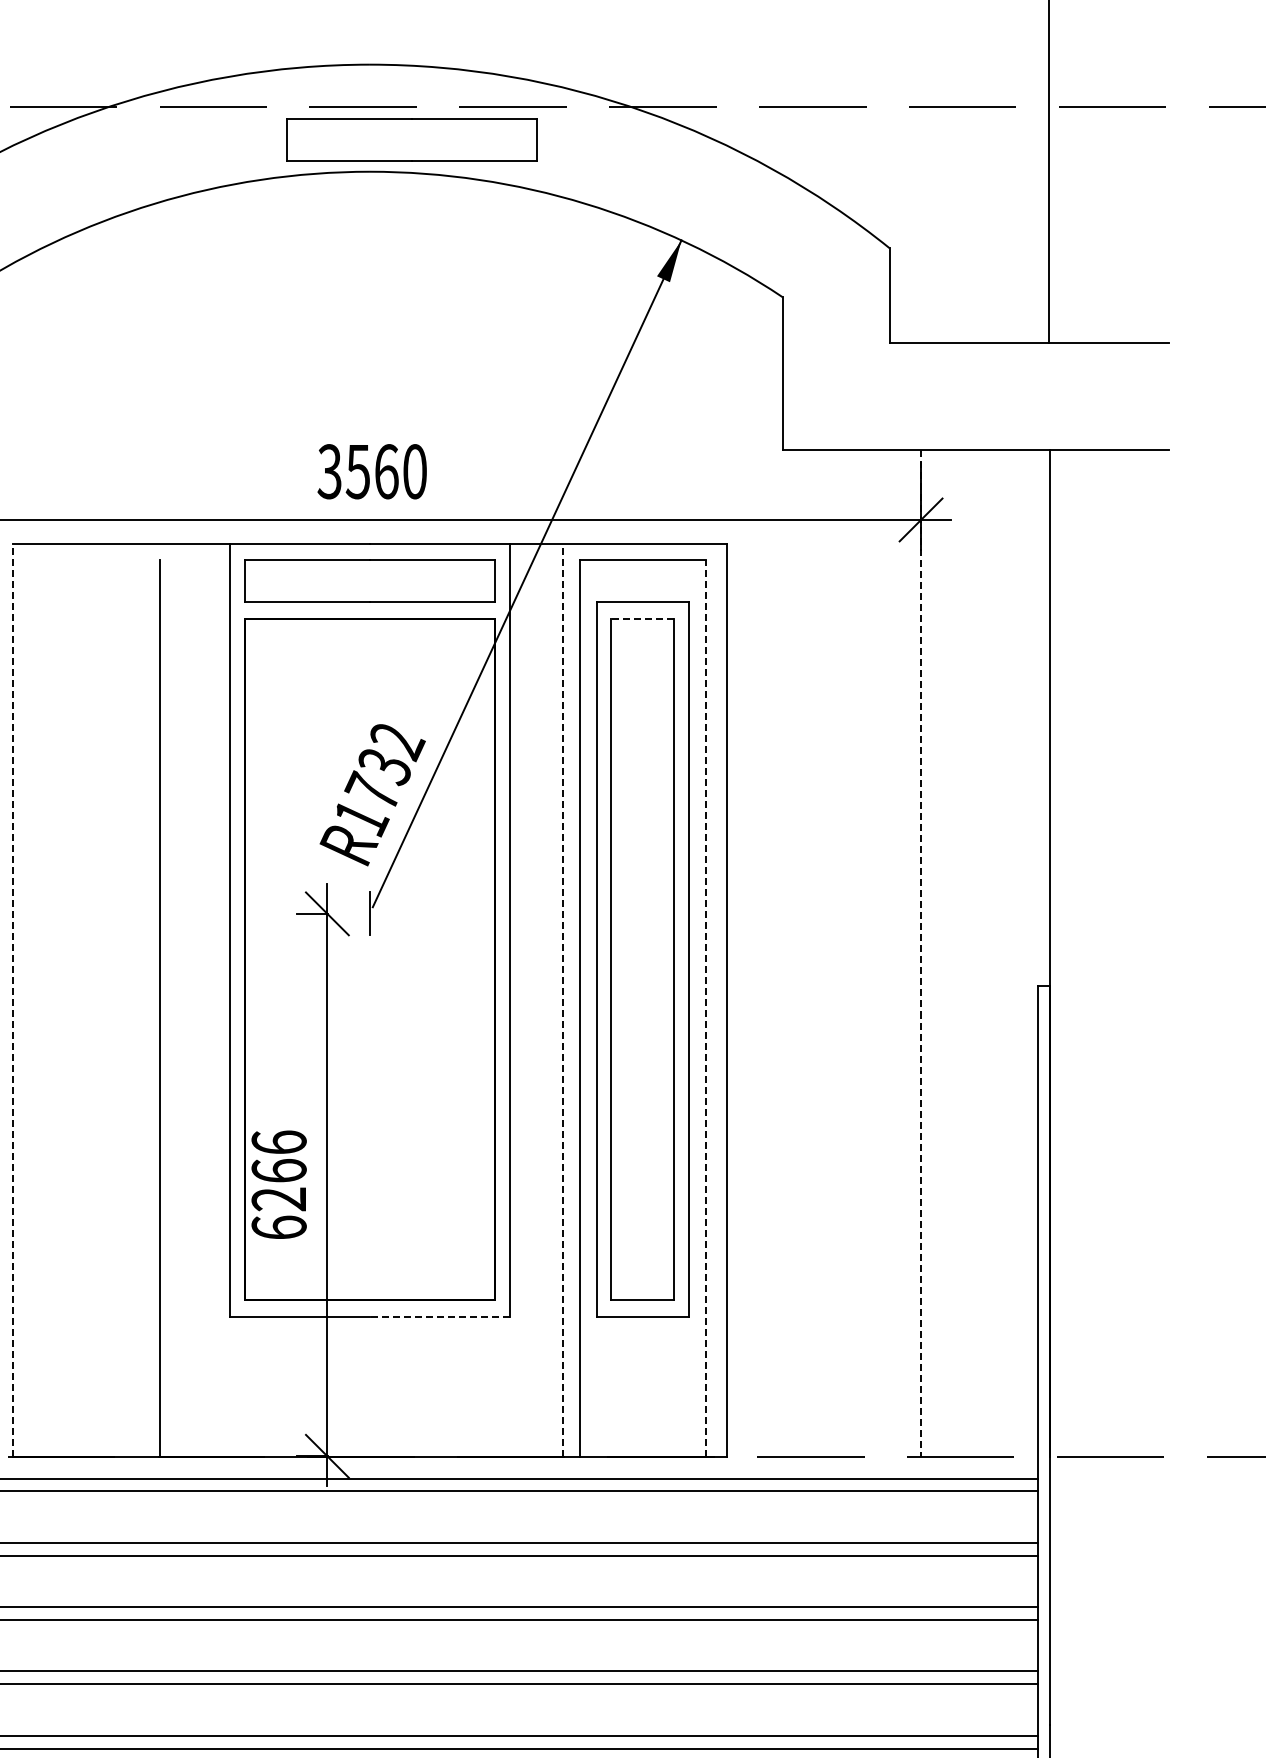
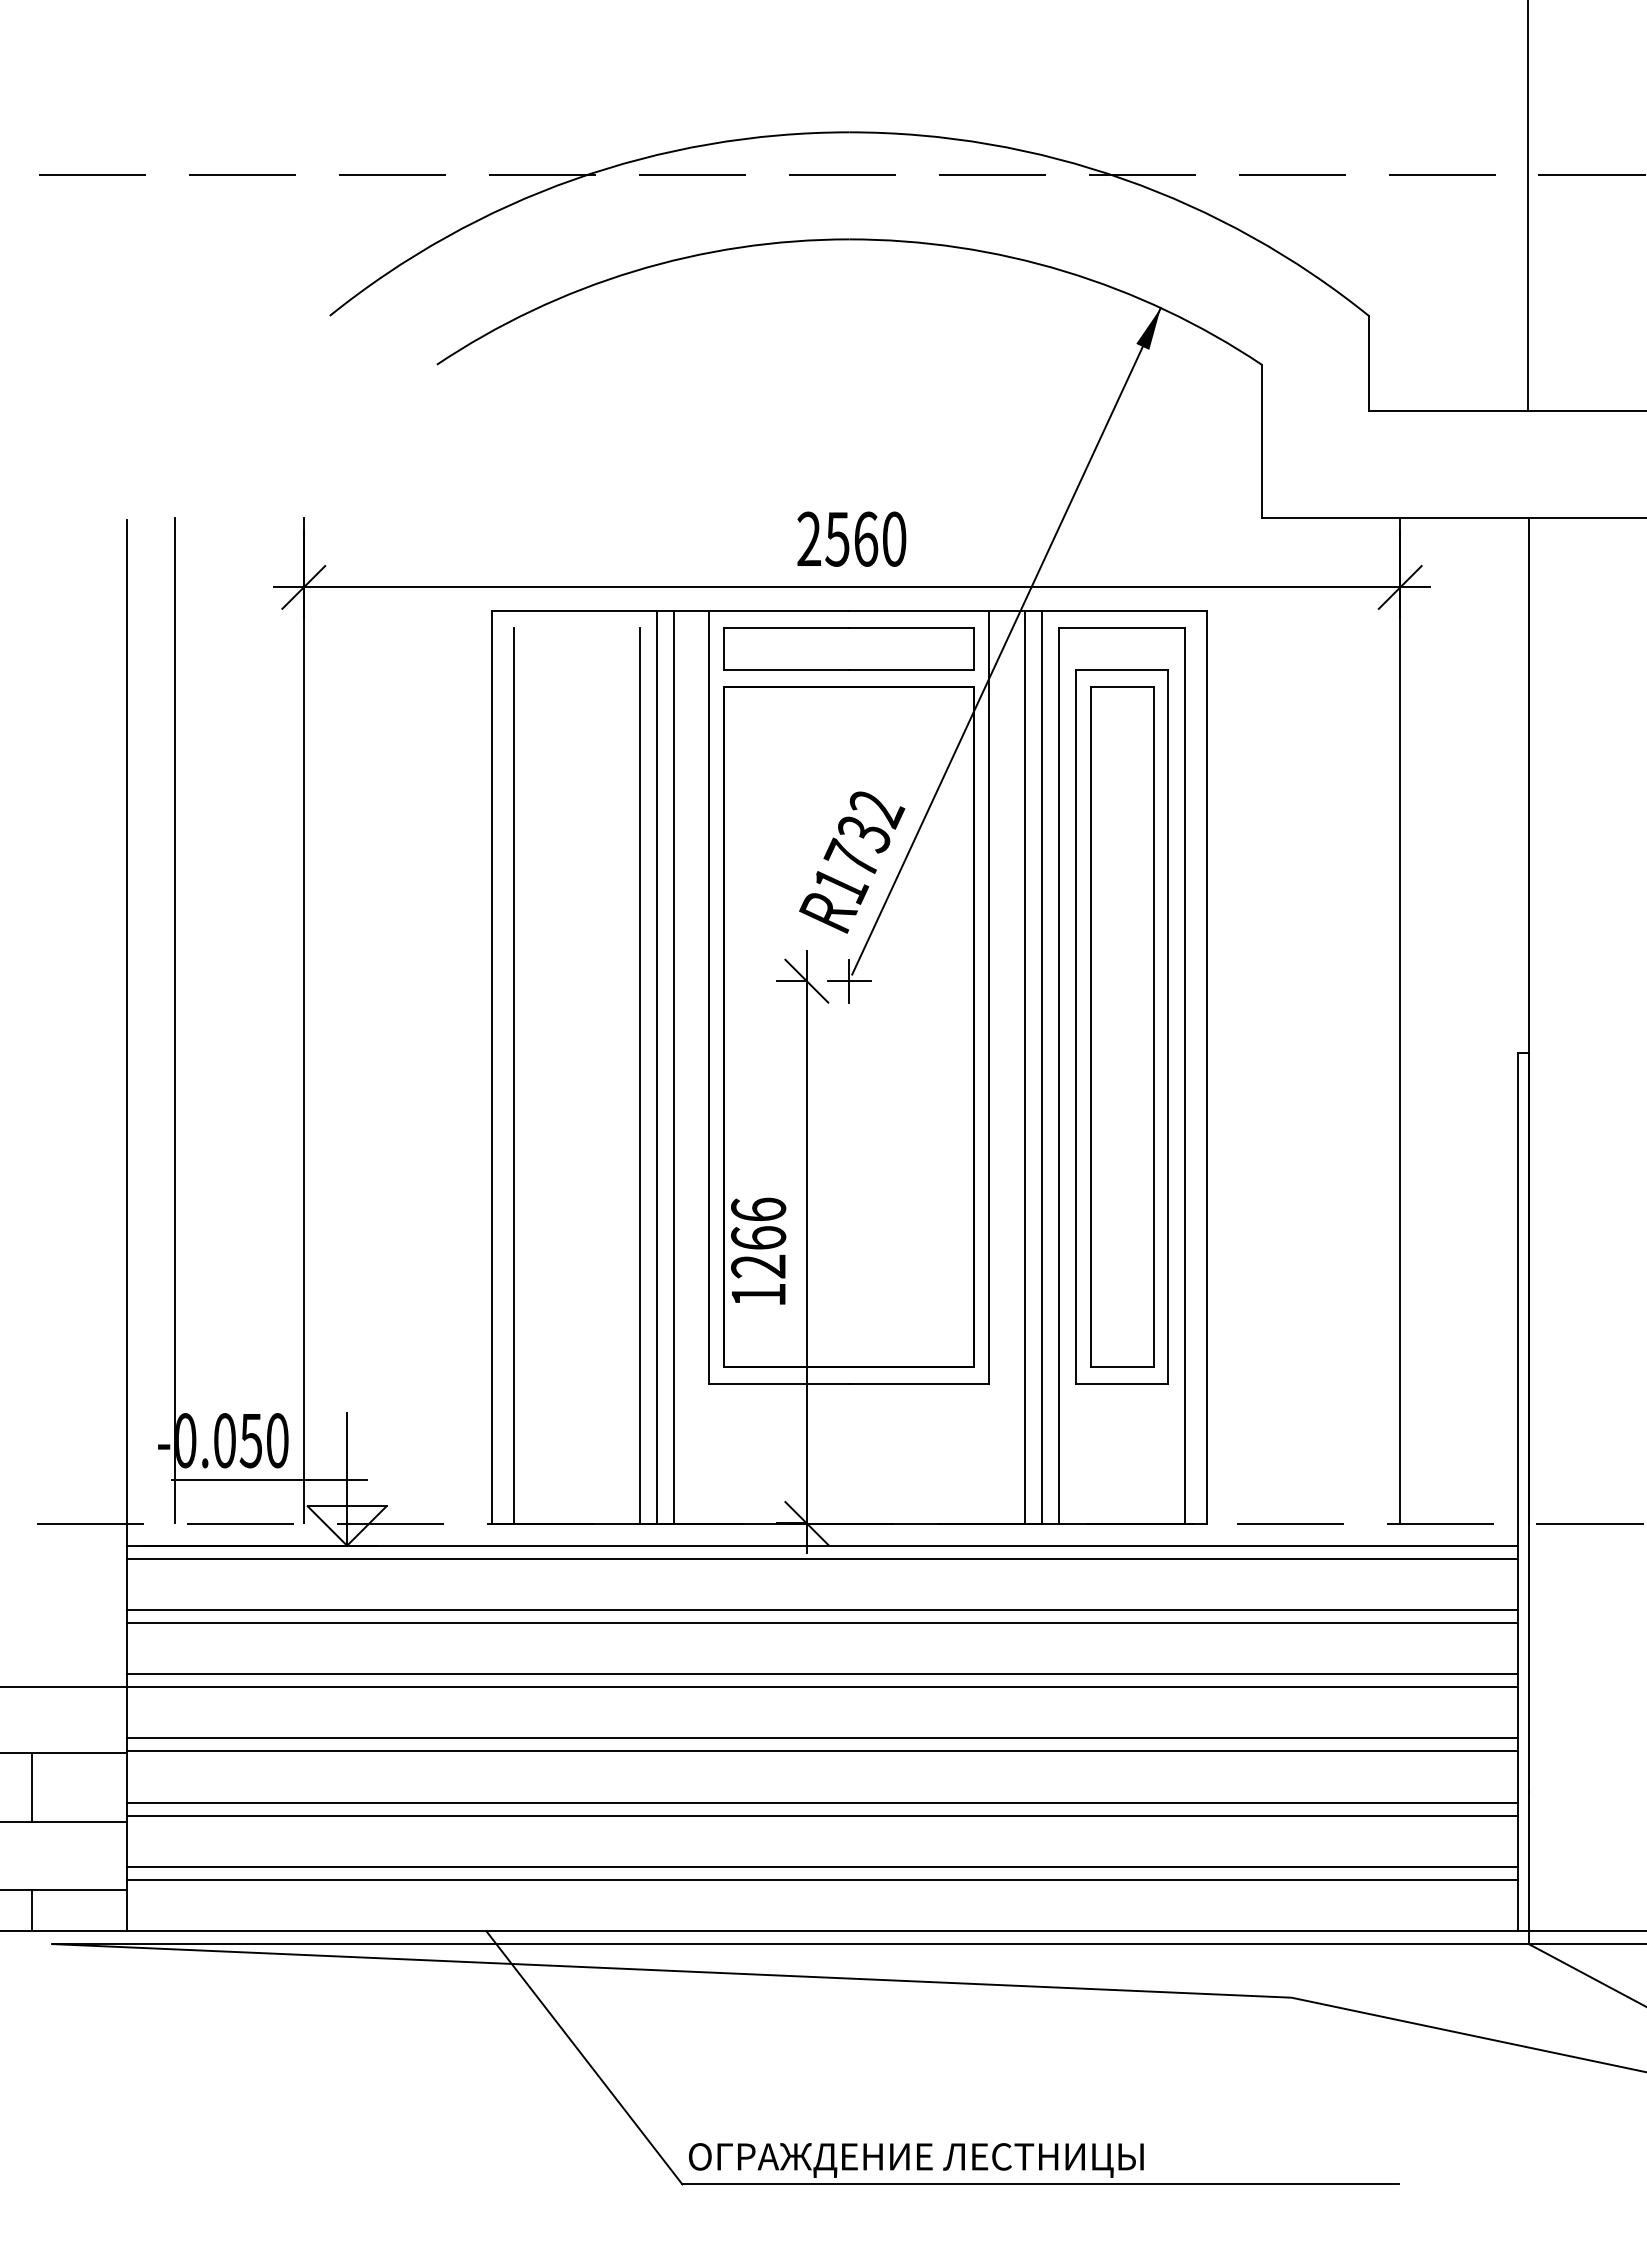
part: (411, 139) -> (890, 207), removed
text: (329, 471) -> (808, 539), 3560 -> 2560
line: (642, 619) -> (1121, 686), dashed -> solid
line: (369, 914) -> (848, 981), added
line: (921, 954) -> (1400, 1021), dashed -> solid
line: (12, 1000) -> (492, 1067), dashed -> solid
line: (177, 1000) -> (656, 1067), added
line: (194, 1000) -> (673, 1067), added
line: (545, 1000) -> (1024, 1067), added
line: (563, 1000) -> (1042, 1067), dashed -> solid
line: (33, 1008) -> (513, 1075), added
line: (706, 1008) -> (1185, 1075), dashed -> solid
text: (279, 1227) -> (758, 1294), 6266 -> 1266
line: (440, 1317) -> (919, 1384), dashed -> solid

